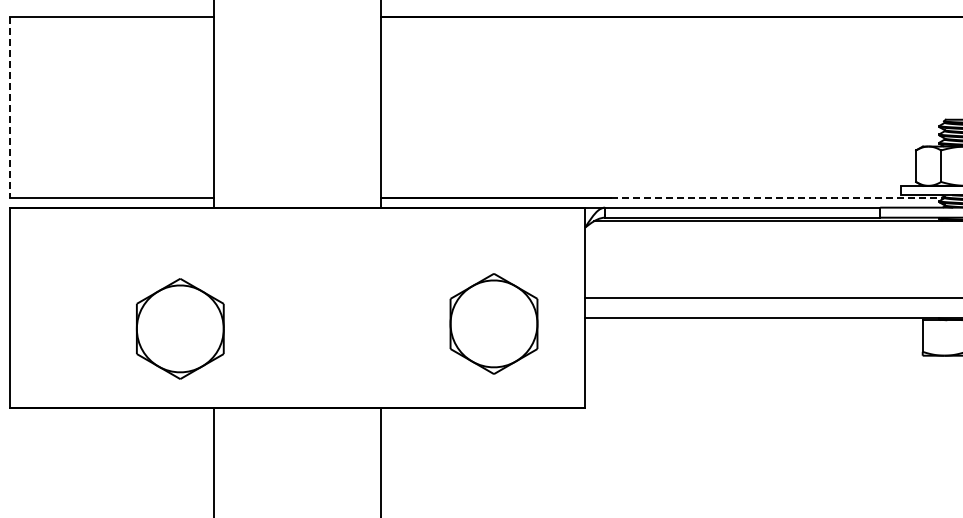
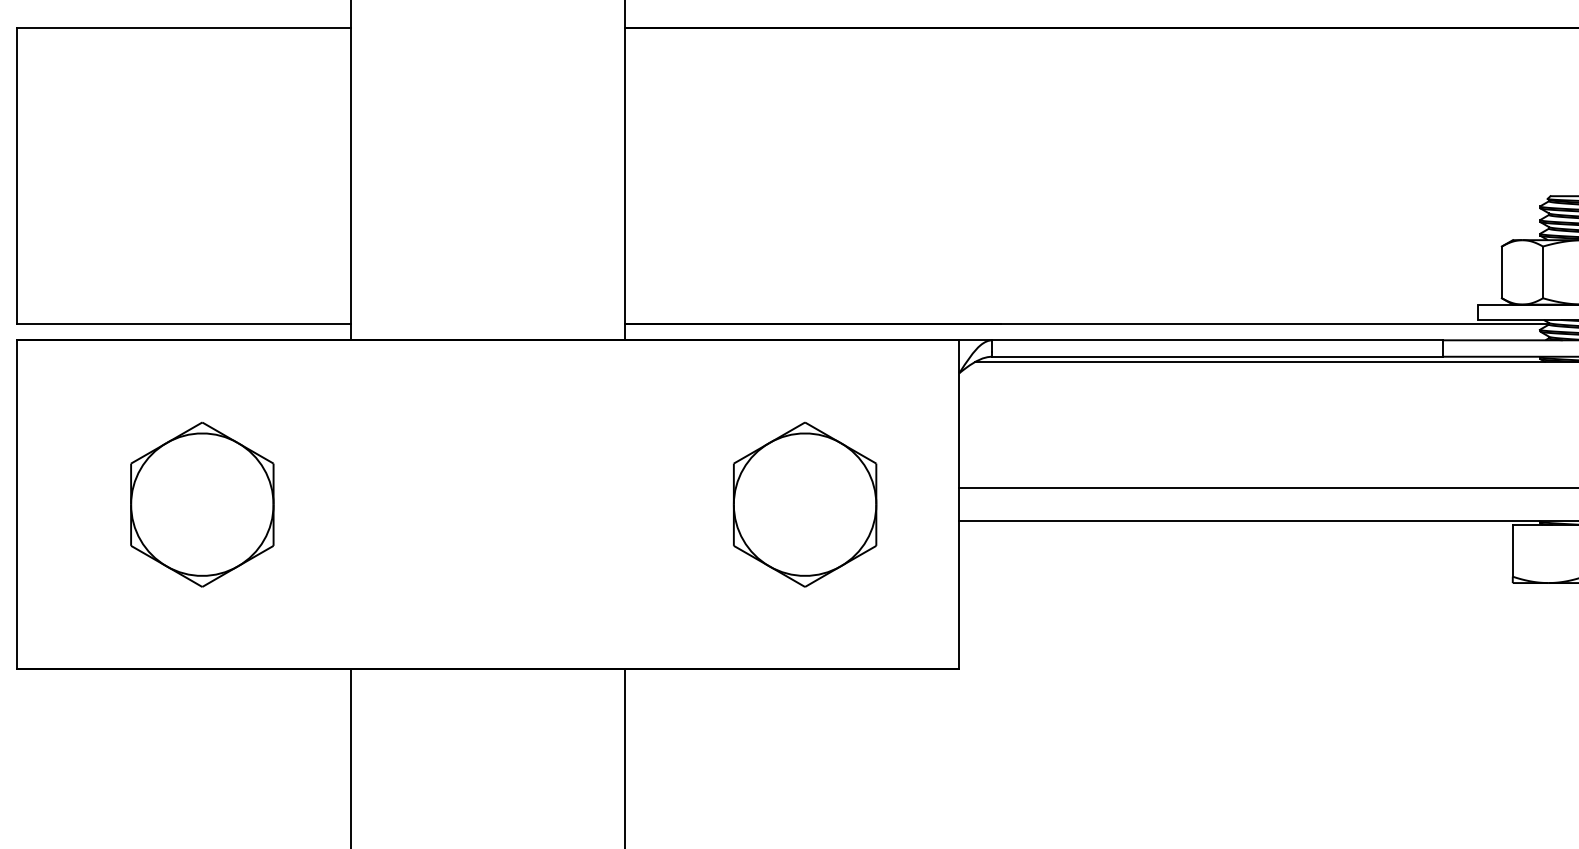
line: (10, 107) -> (17, 176), dashed -> solid
line: (778, 197) -> (1276, 323), dashed -> solid
part: (493, 323) -> (804, 504), moved
part: (179, 328) -> (200, 504), moved

